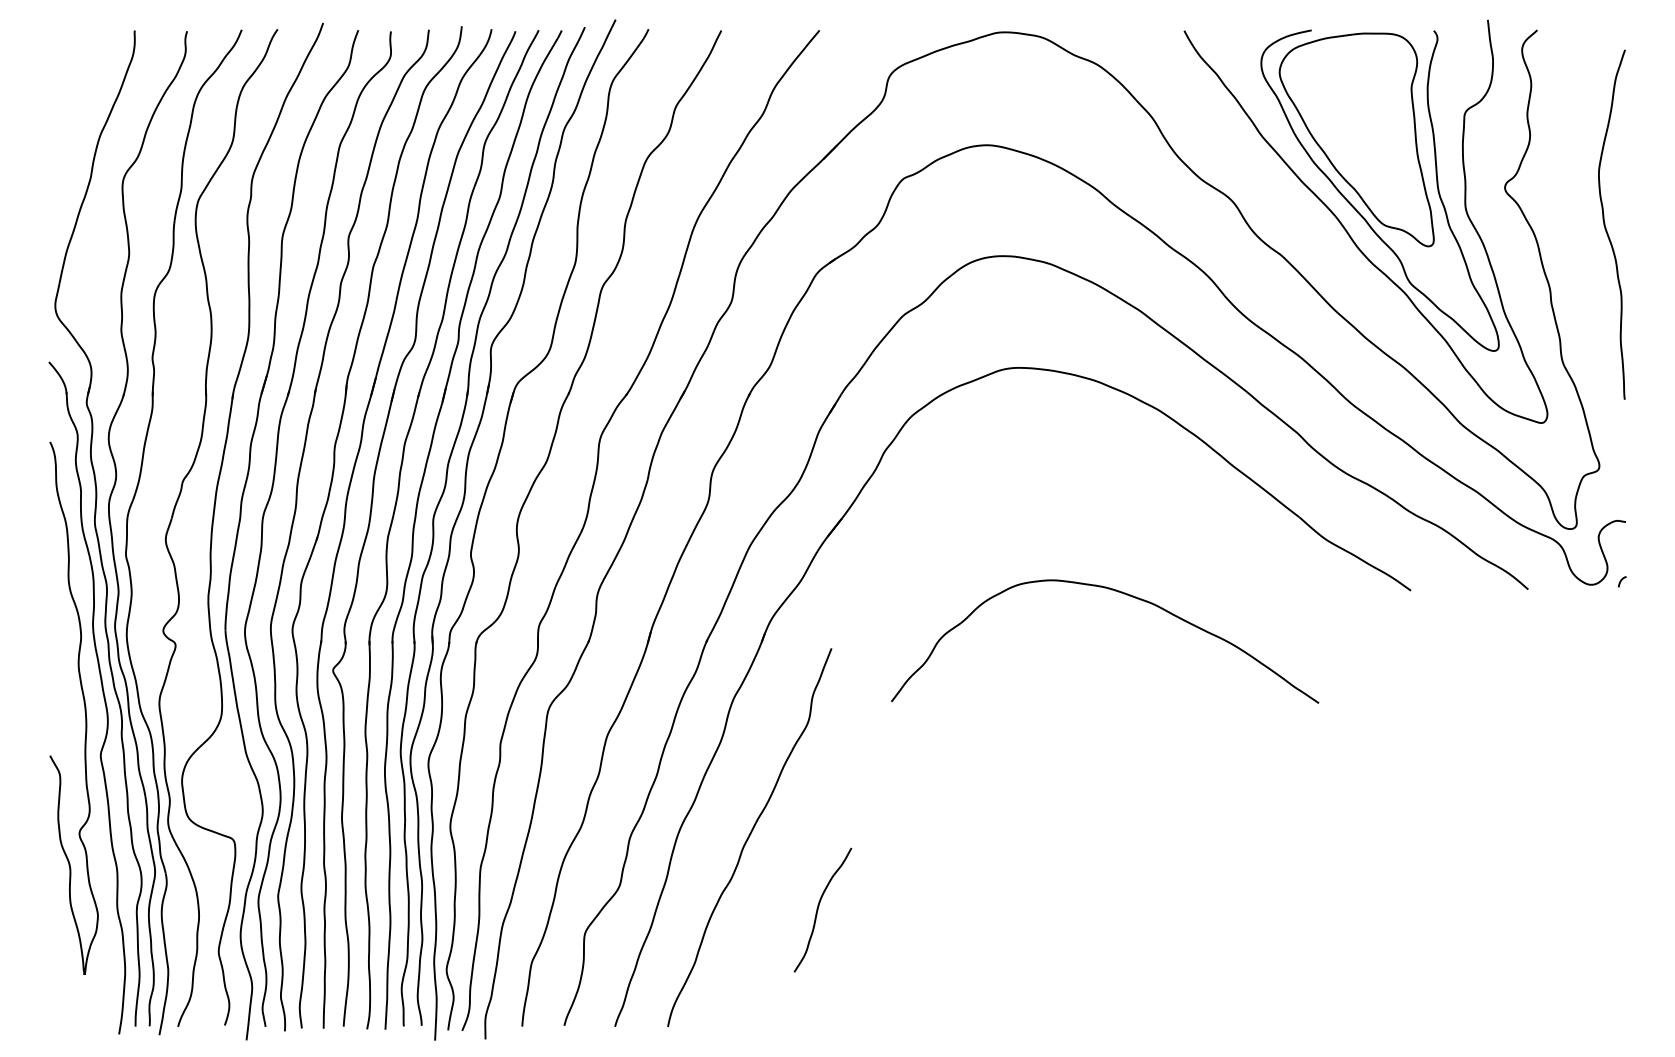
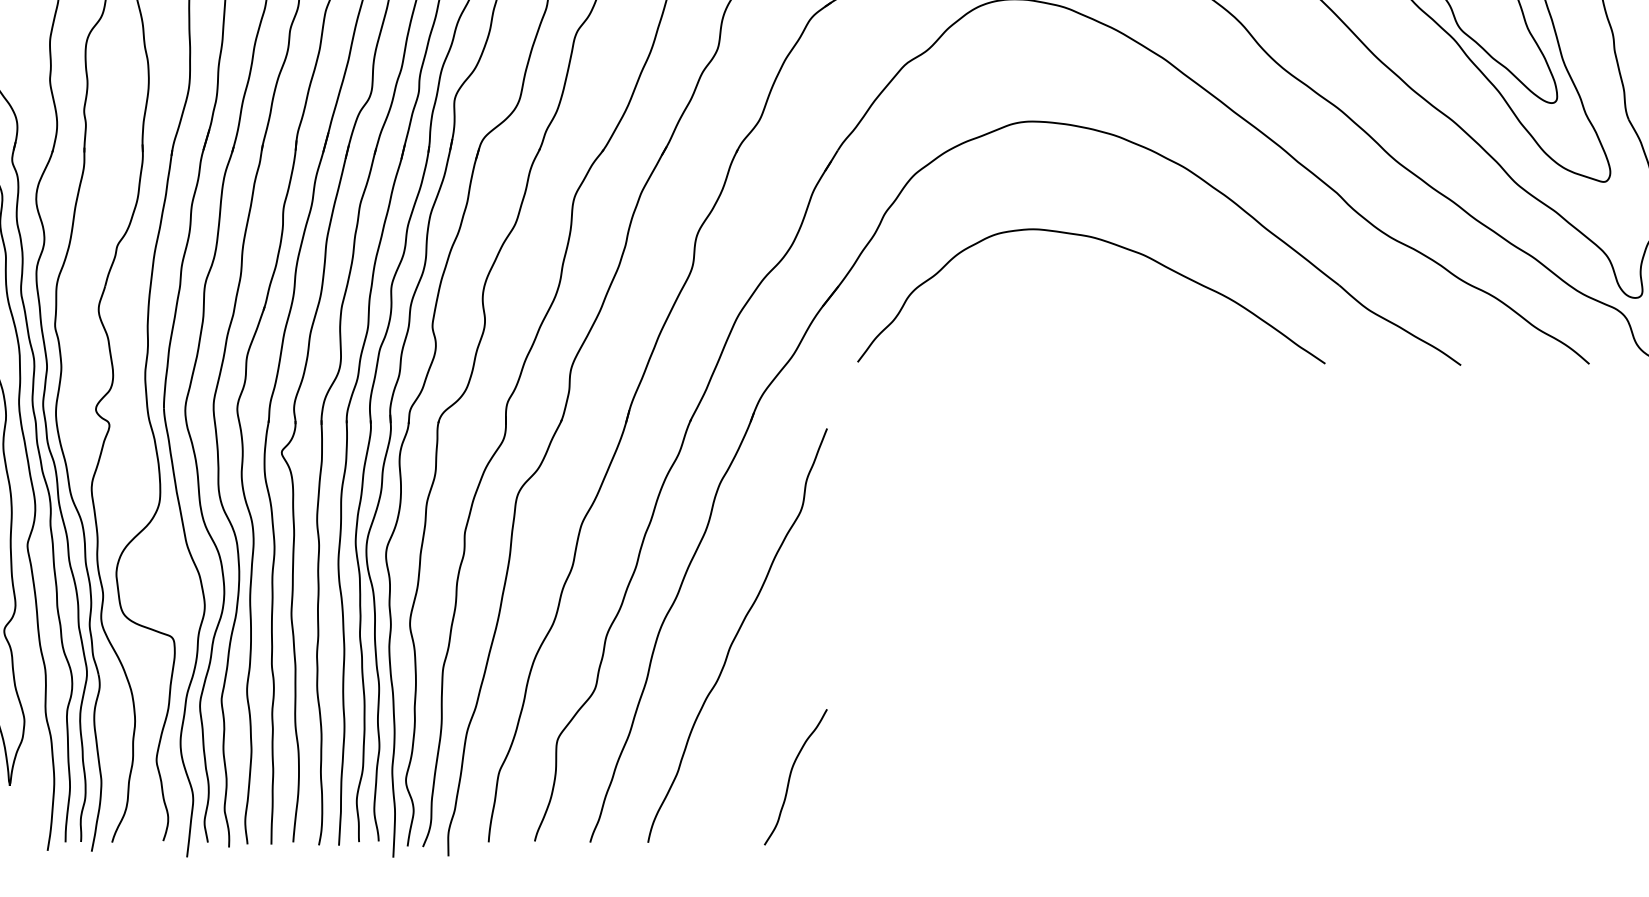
curve: (1126, 595) -> (1114, 245), moved
curve: (818, 909) -> (790, 776), moved

